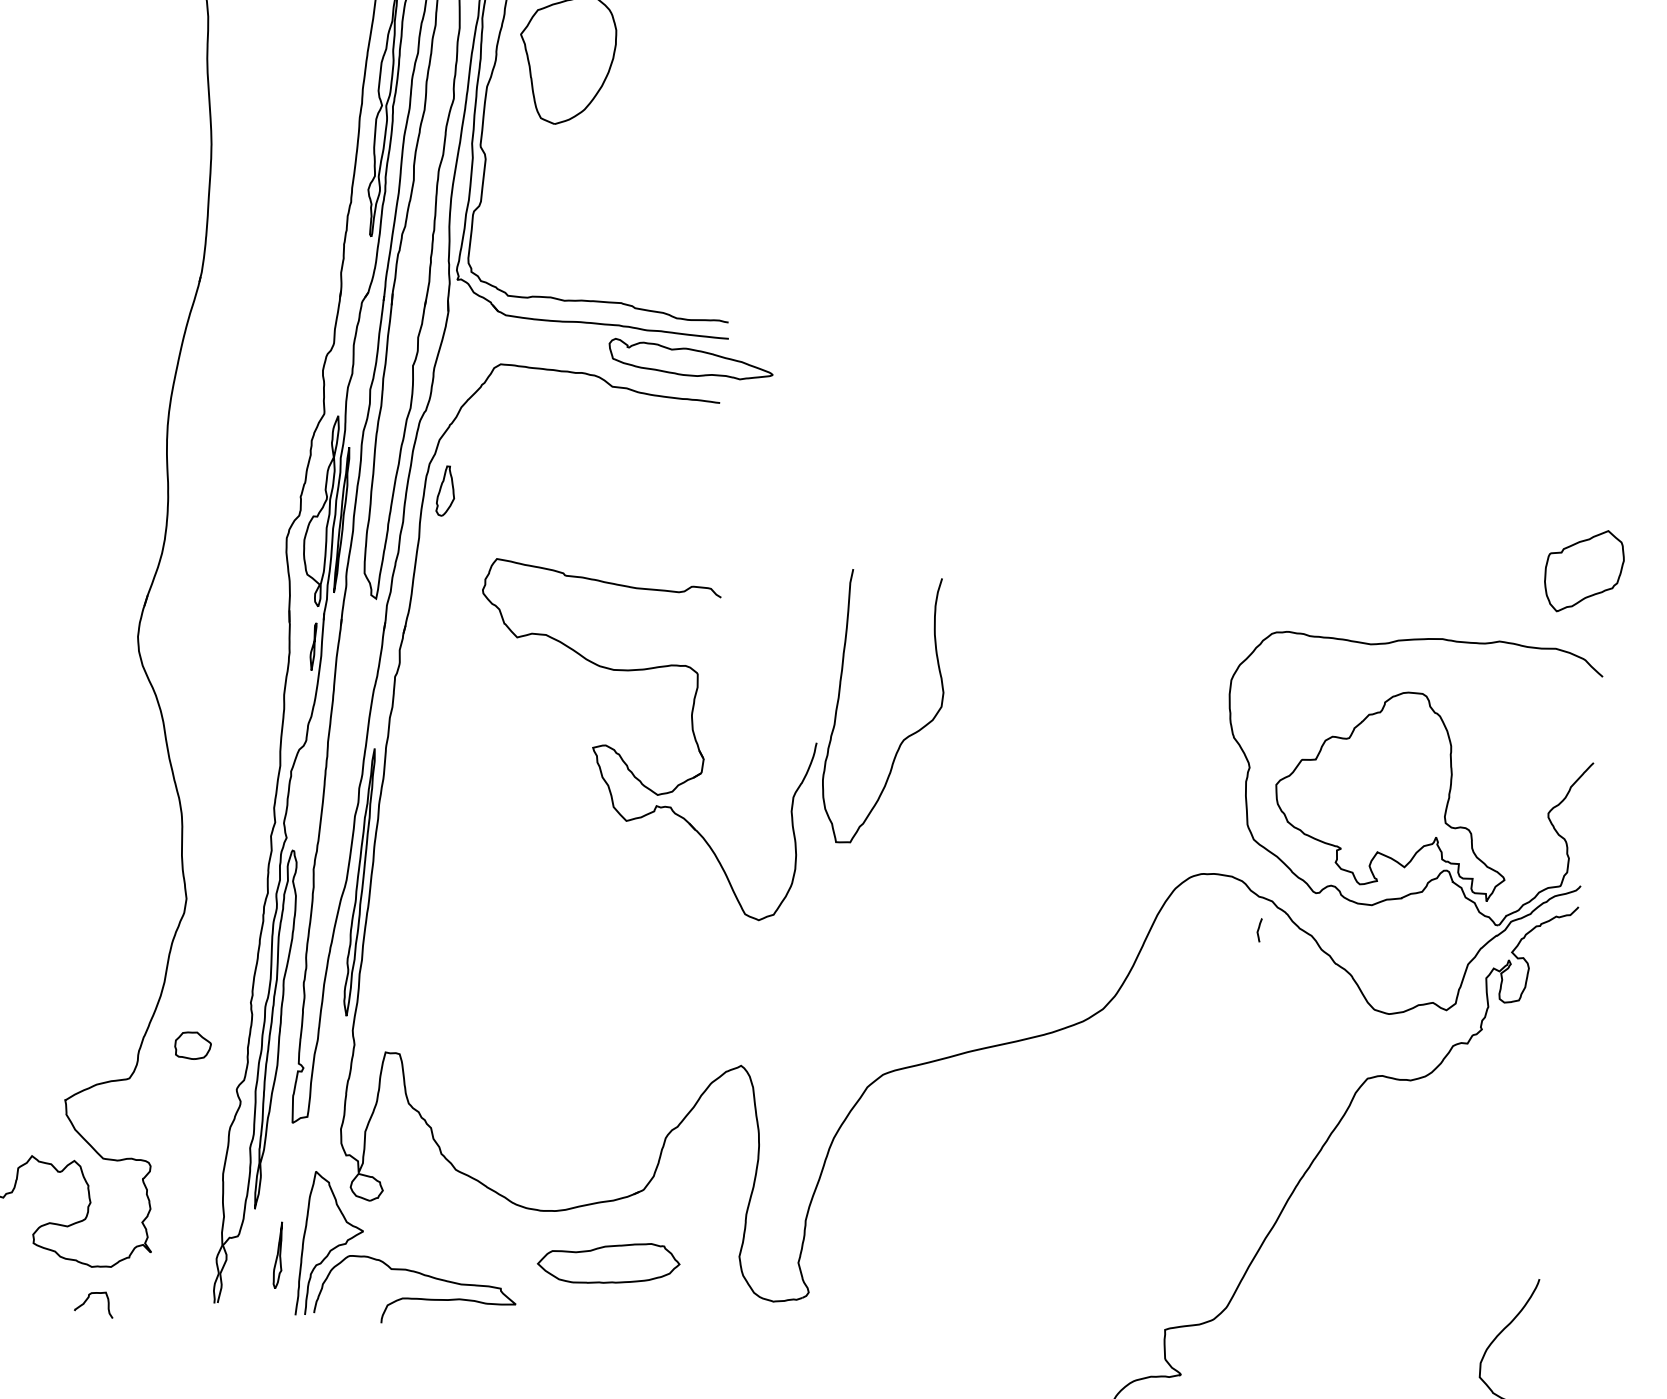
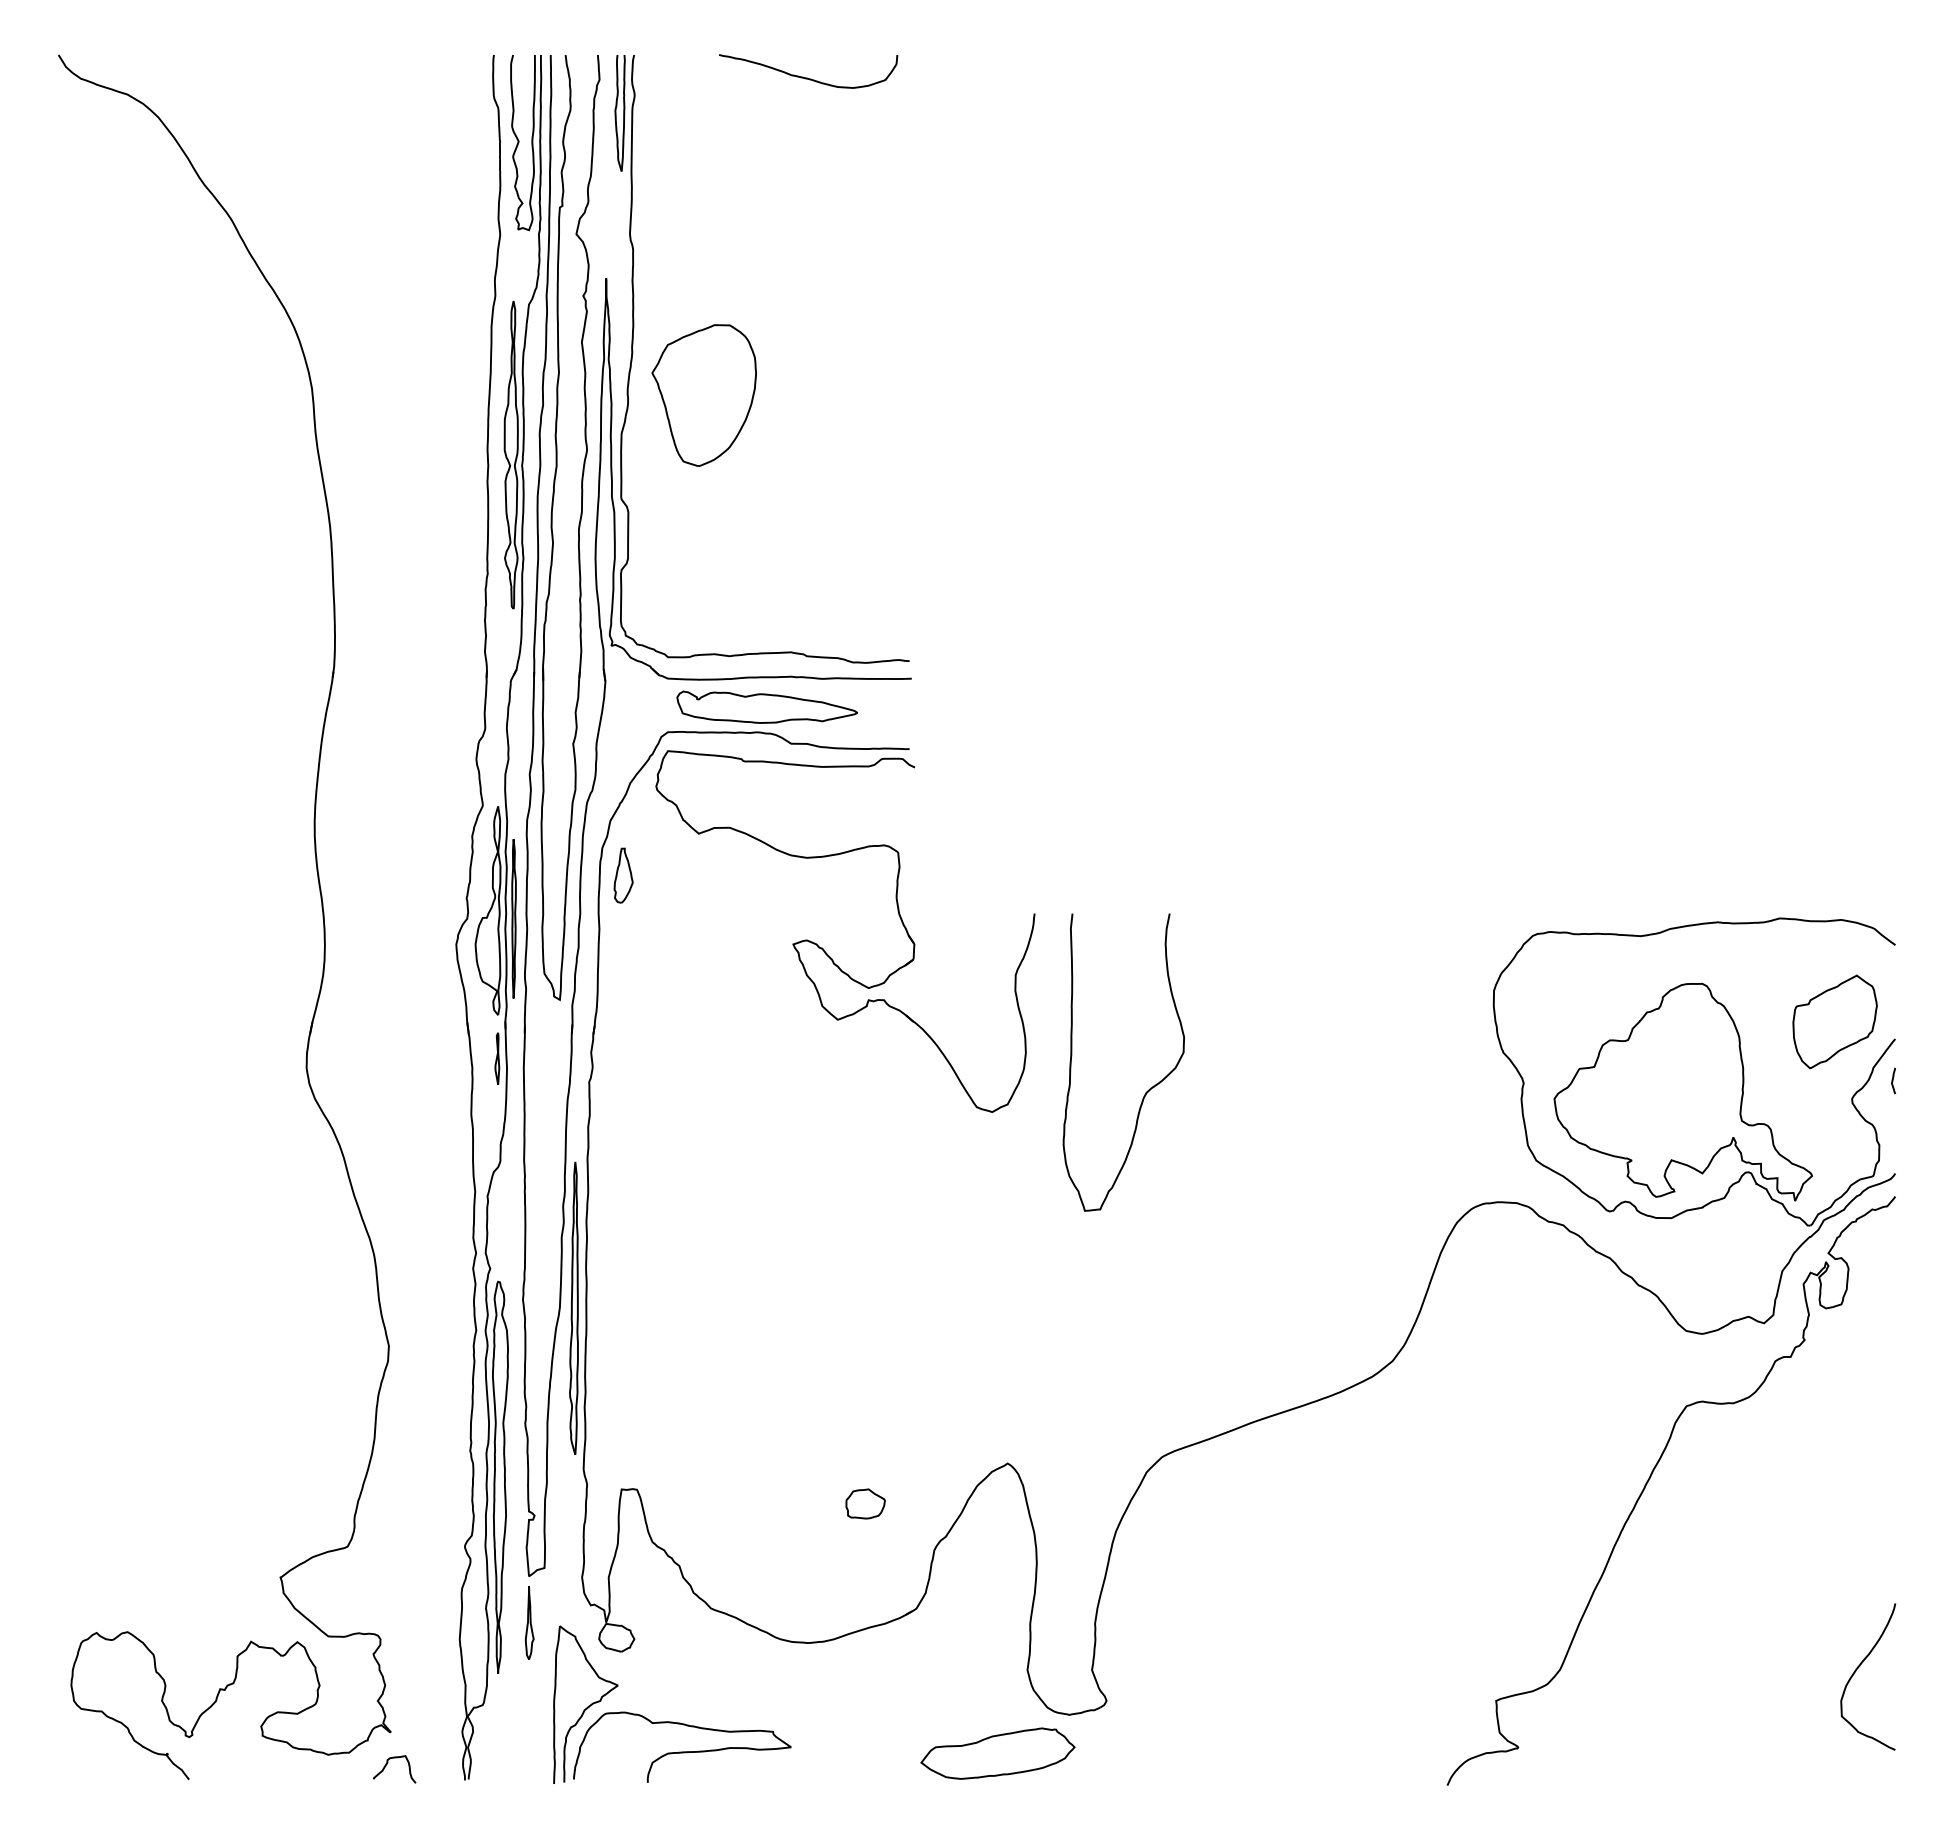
part: (690, 360) -> (766, 706), moved
part: (1583, 570) -> (1834, 1021), moved
part: (621, 755) -> (824, 949), moved
curve: (1259, 929) -> (1893, 1080), moved
part: (192, 1045) -> (865, 1503), moved
part: (279, 1254) -> (529, 1622), moved
part: (608, 1262) -> (997, 1753), moved
curve: (87, 1300) -> (386, 1766), moved

